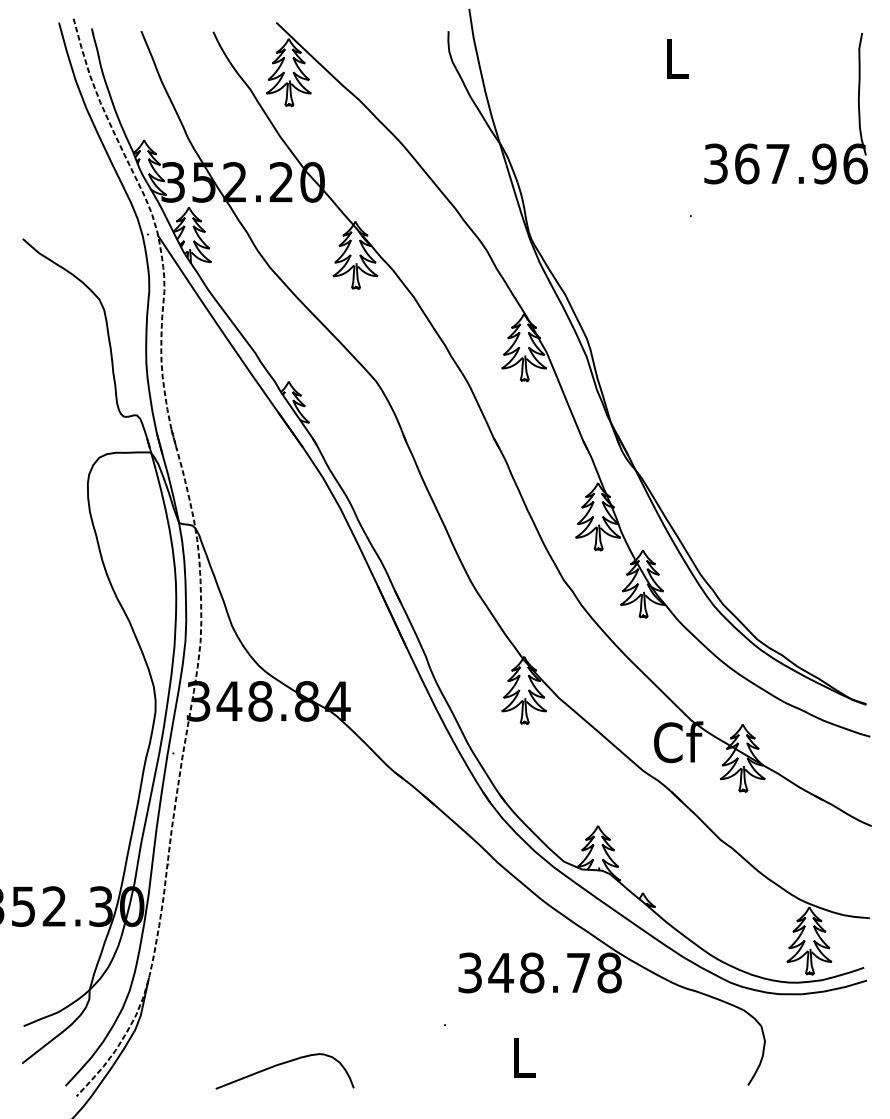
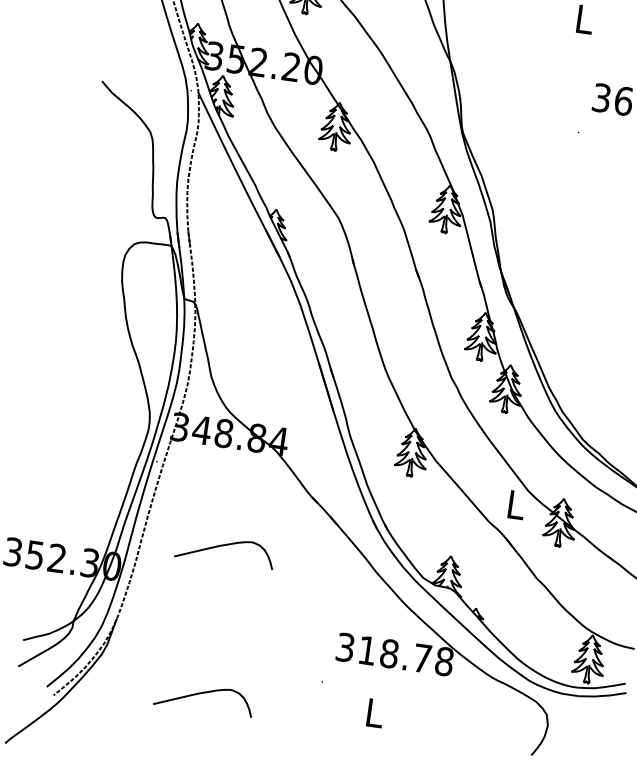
text: (678, 742) -> (516, 504), Cf -> L
curve: (283, 856) -> (224, 546), added
text: (500, 972) -> (367, 650), 348.78 -> 318.78

